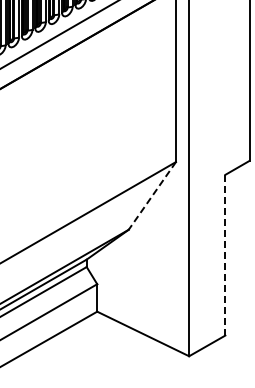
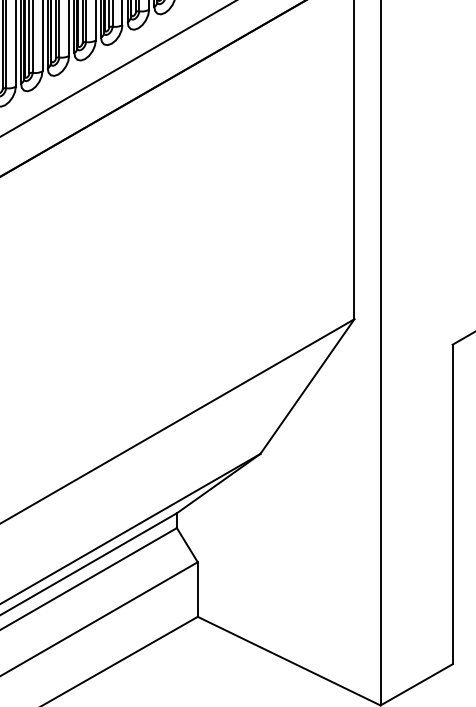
line: (152, 196) -> (307, 387), dashed -> solid
line: (225, 255) -> (452, 505), dashed -> solid

